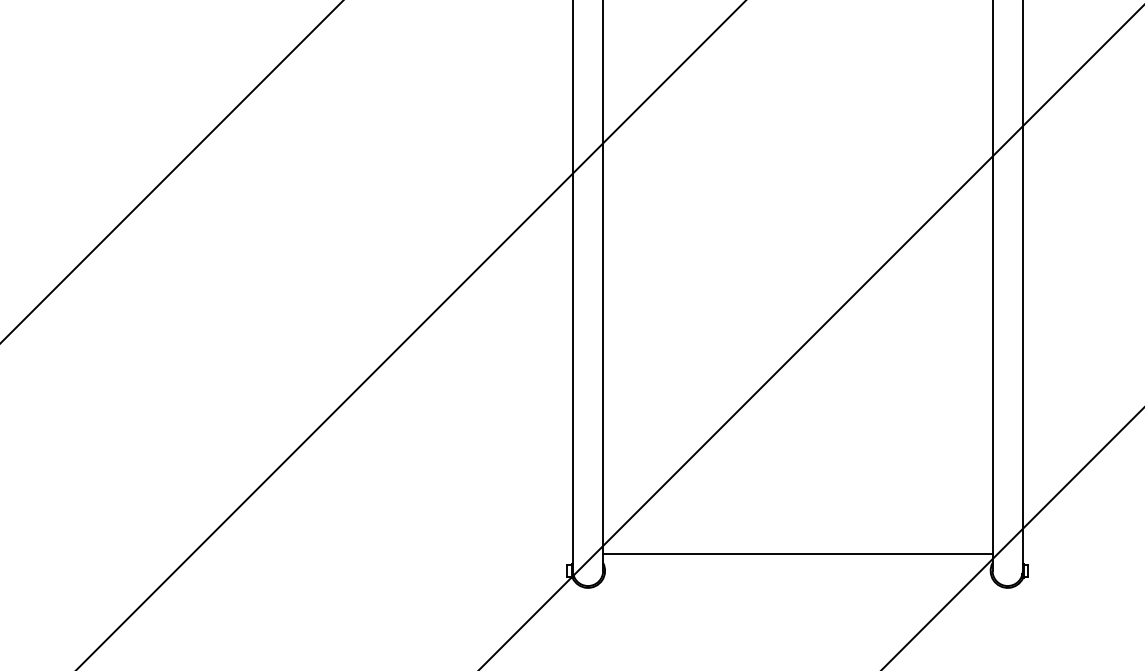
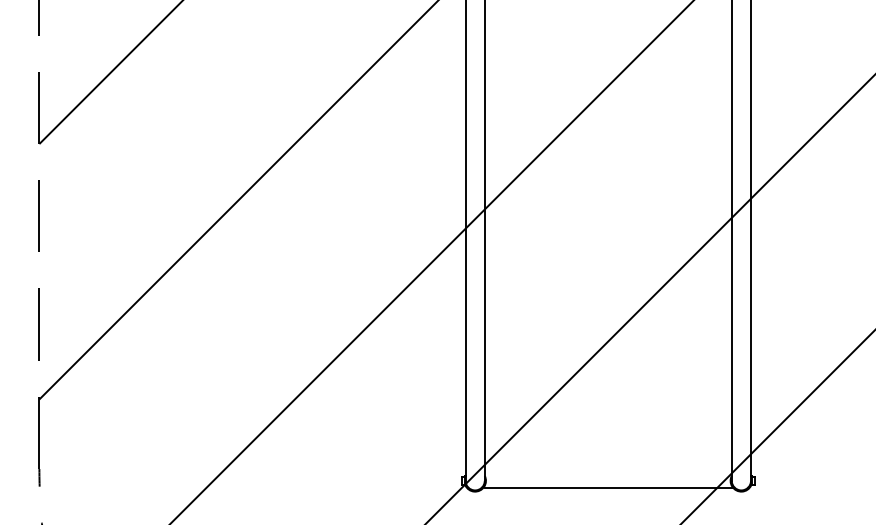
line: (796, 554) -> (607, 488), moved

